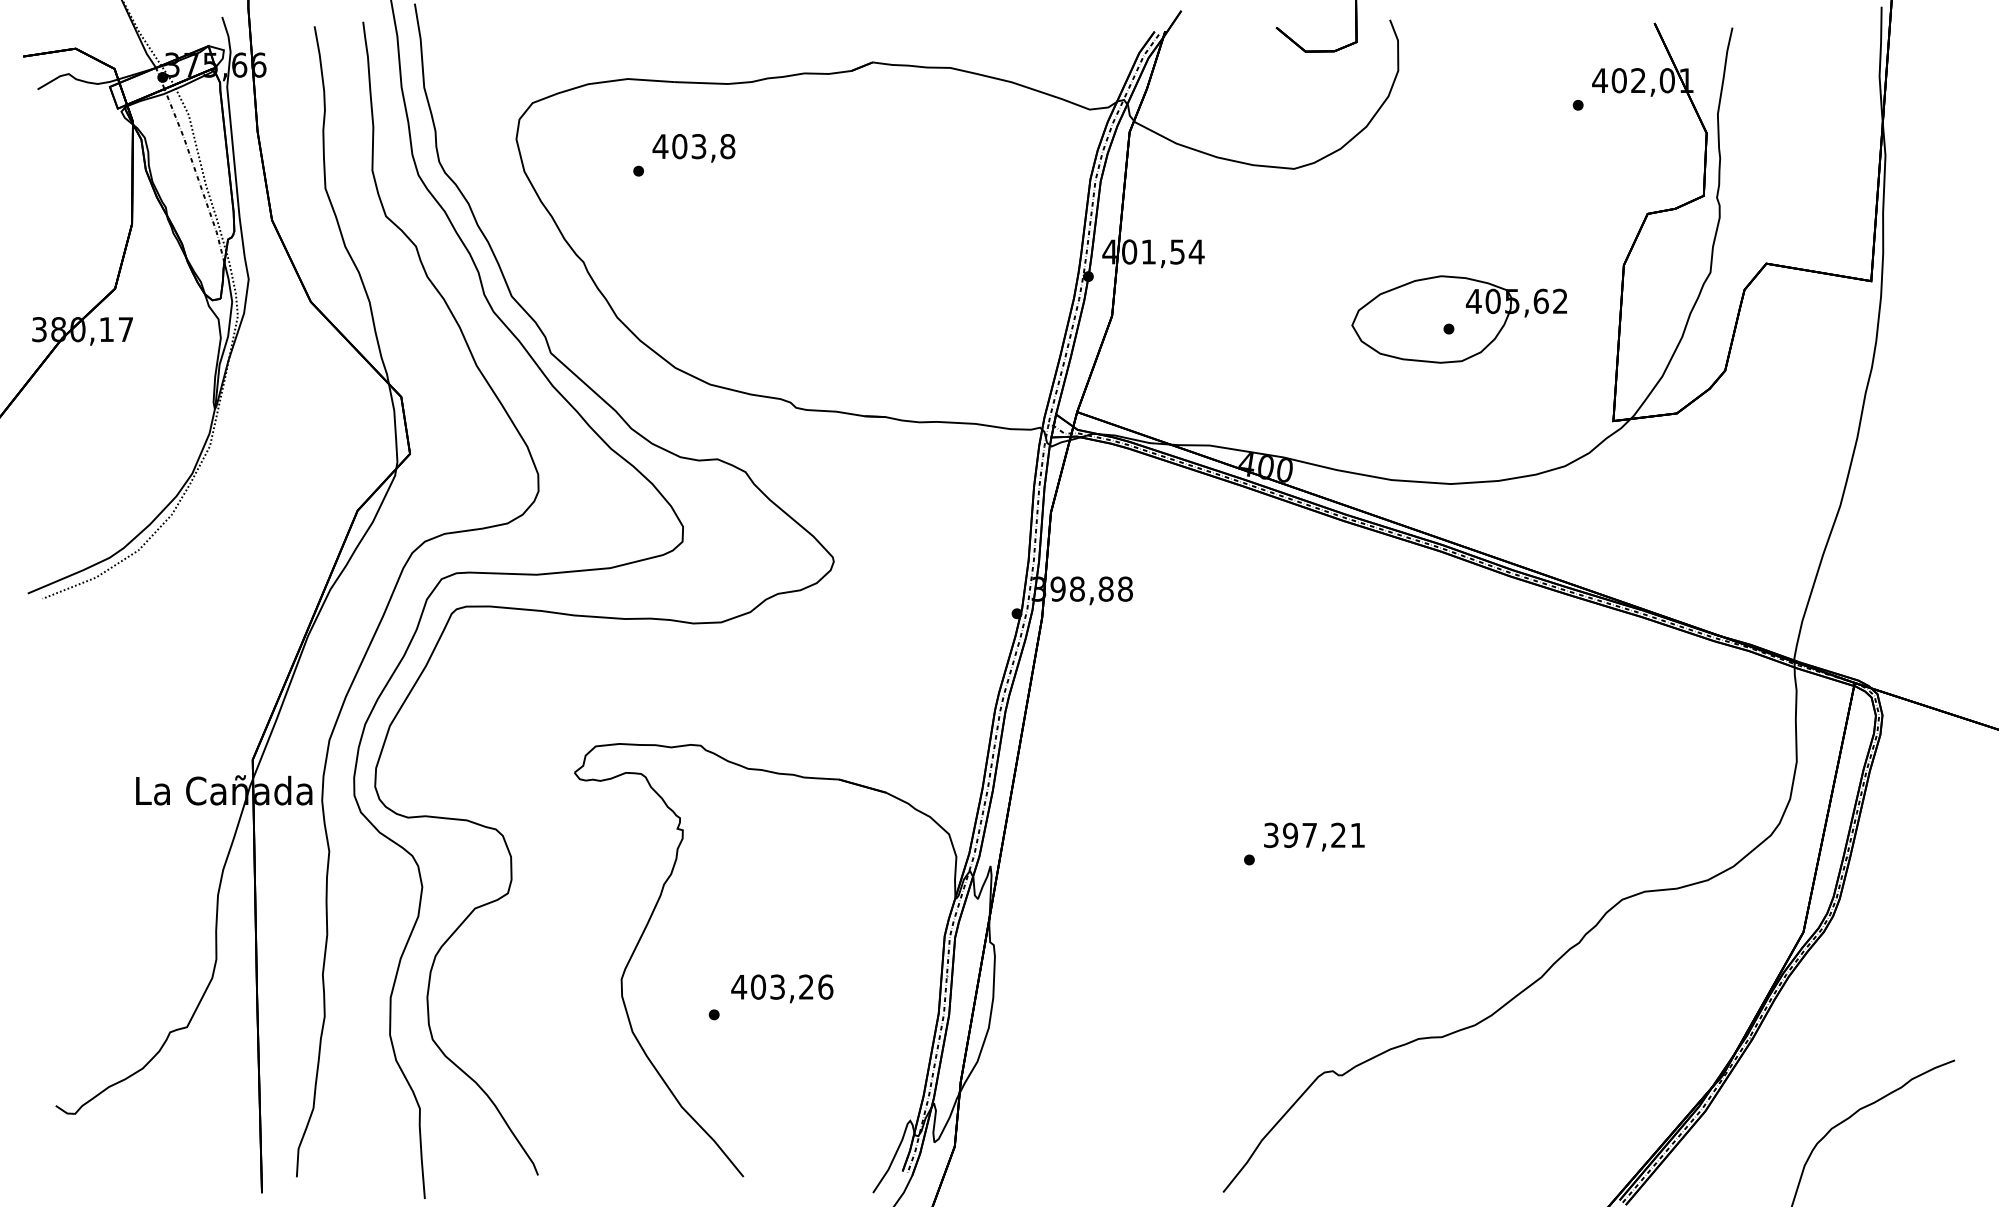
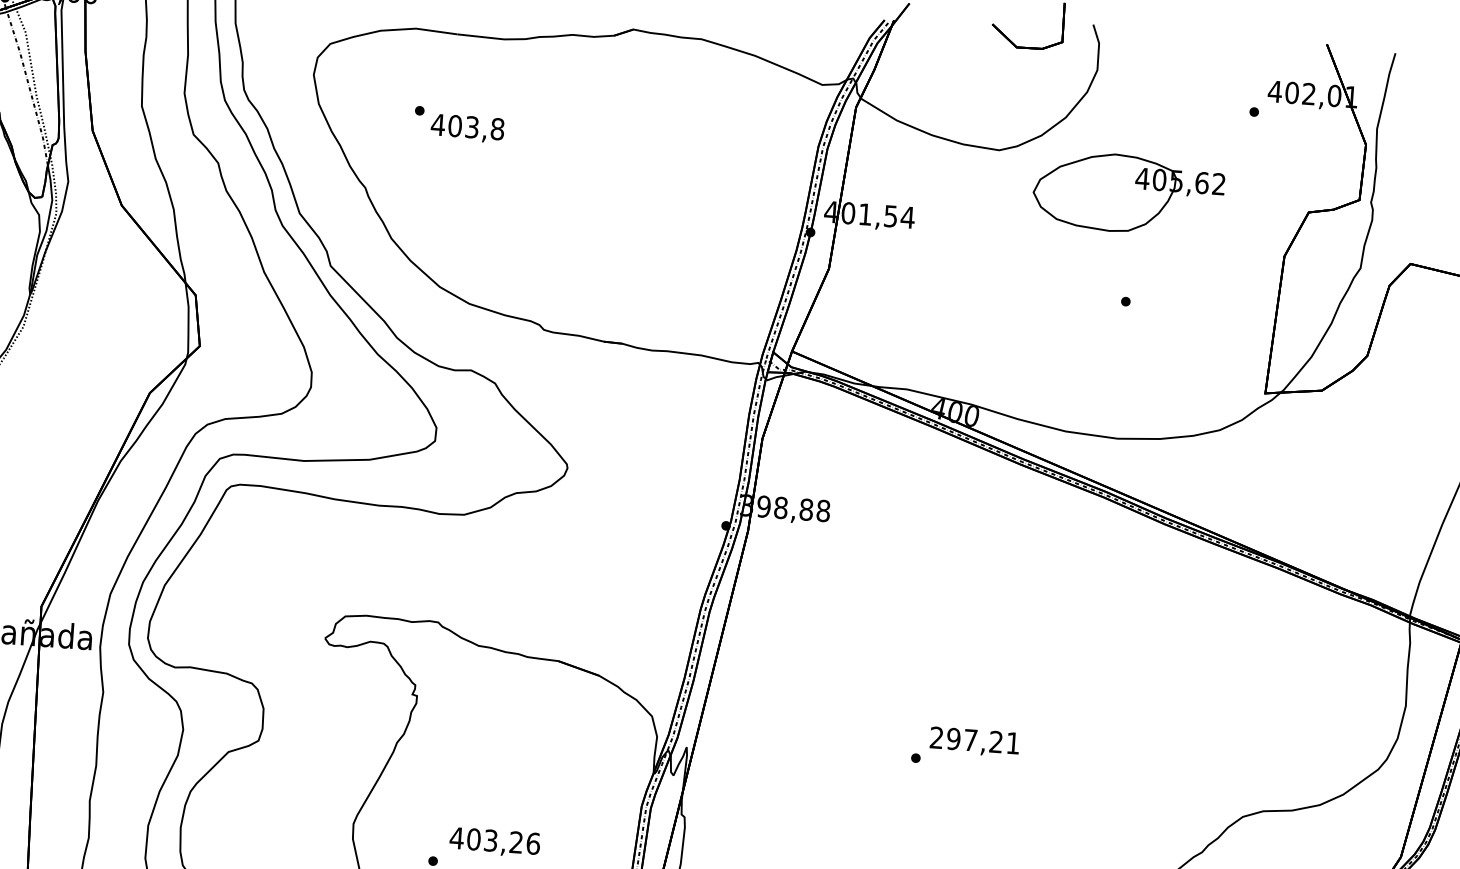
text: (693, 148) -> (467, 128), moved
part: (1458, 319) -> (1127, 193), moved
text: (1271, 835) -> (936, 737), 397,21 -> 297,21

